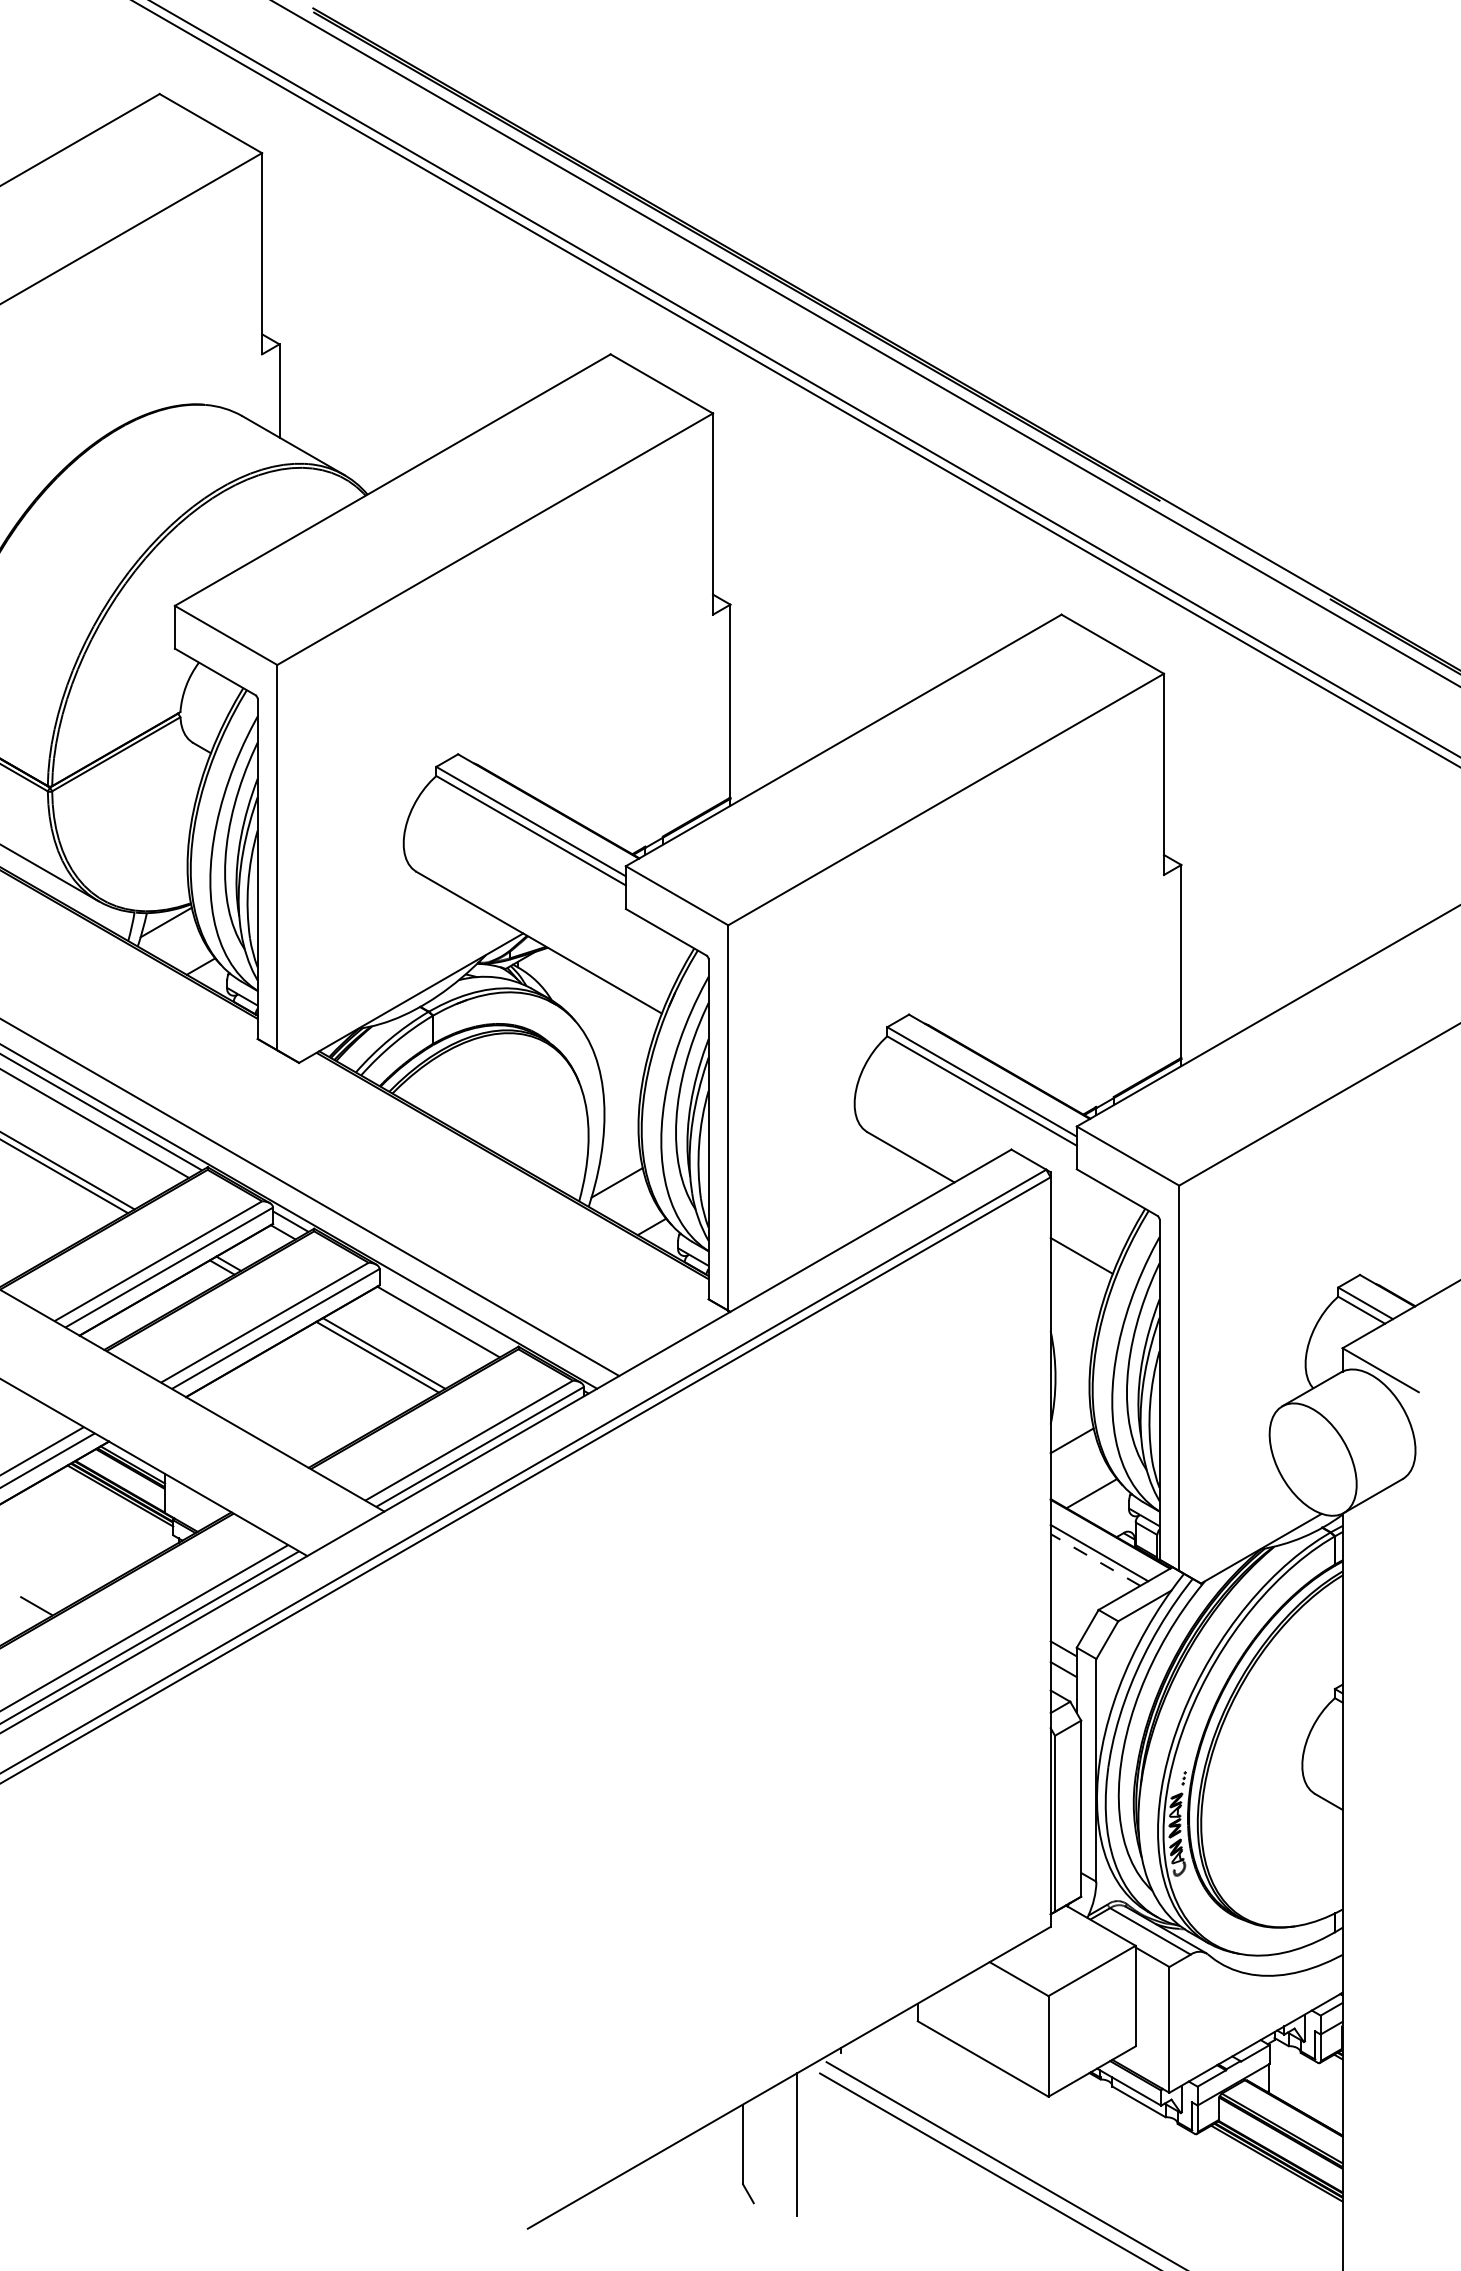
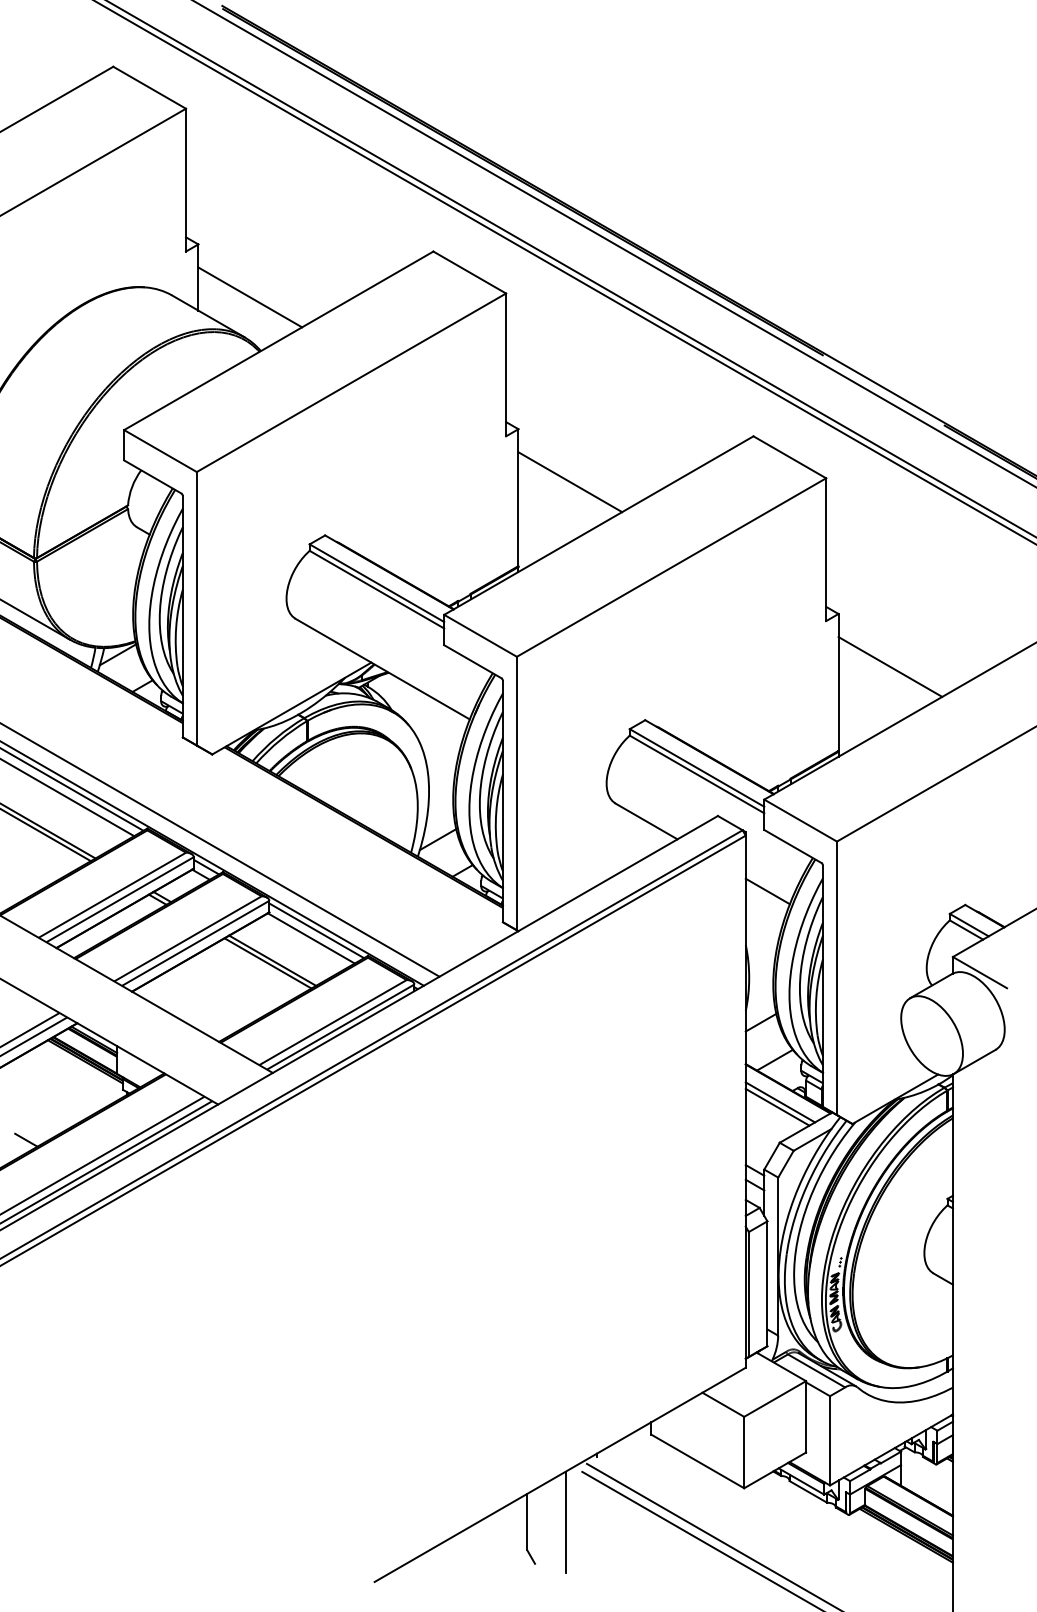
line: (352, 418) -> (250, 297), added
line: (803, 679) -> (570, 482), added
line: (1254, 939) -> (890, 666), added
line: (445, 1310) -> (316, 930), added
line: (1095, 1559) -> (777, 1106), dashed -> solid

